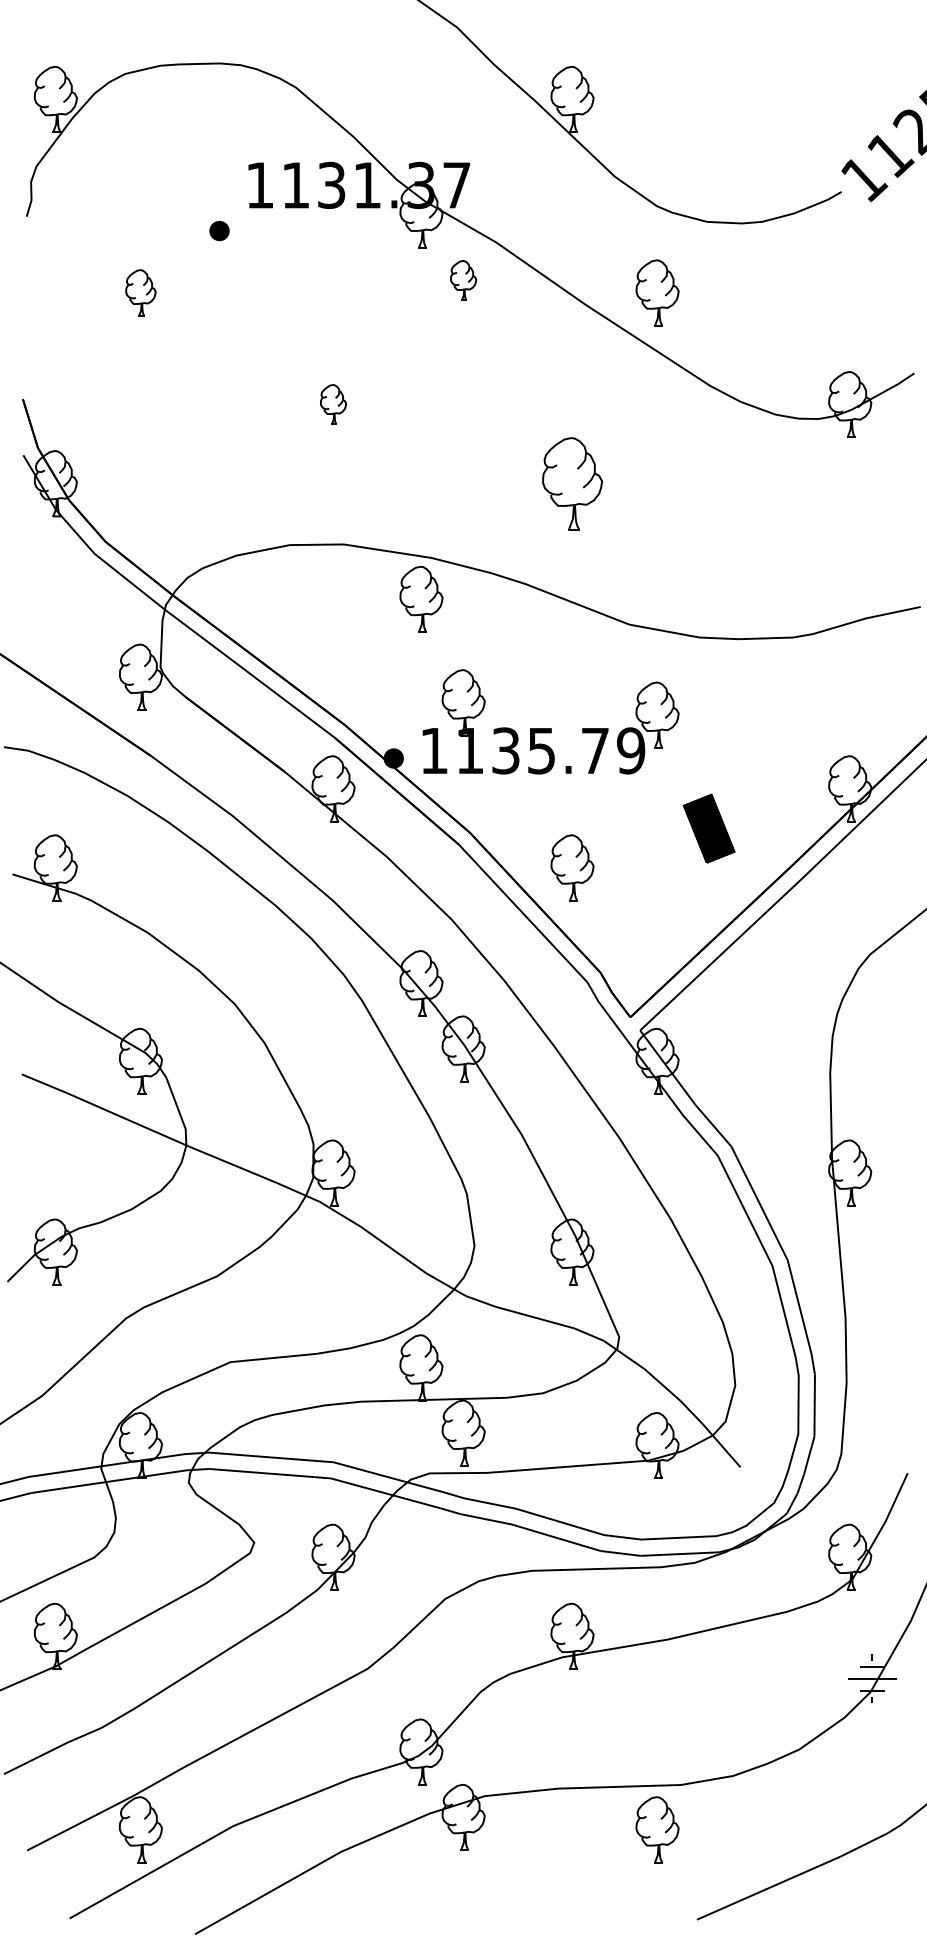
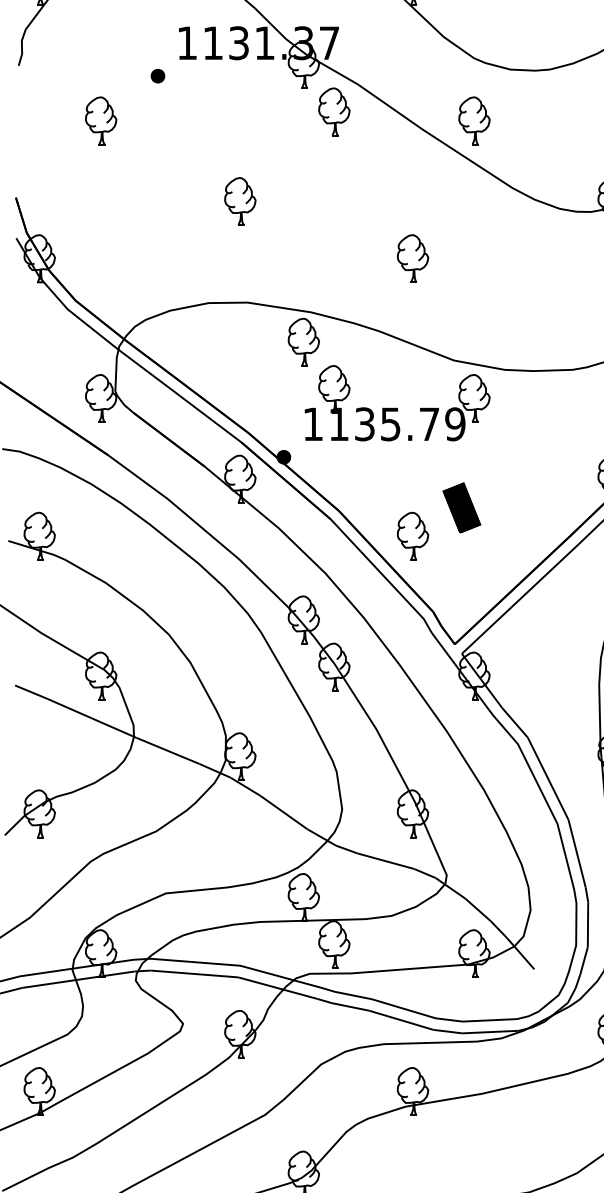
part: (463, 280) -> (334, 111), size x1.67
part: (140, 292) -> (100, 120), size x1.43
part: (333, 404) -> (240, 201), size x1.67
part: (572, 483) -> (413, 258), size x0.71
part: (550, 728) -> (397, 408), moved
part: (708, 828) -> (461, 507), moved

